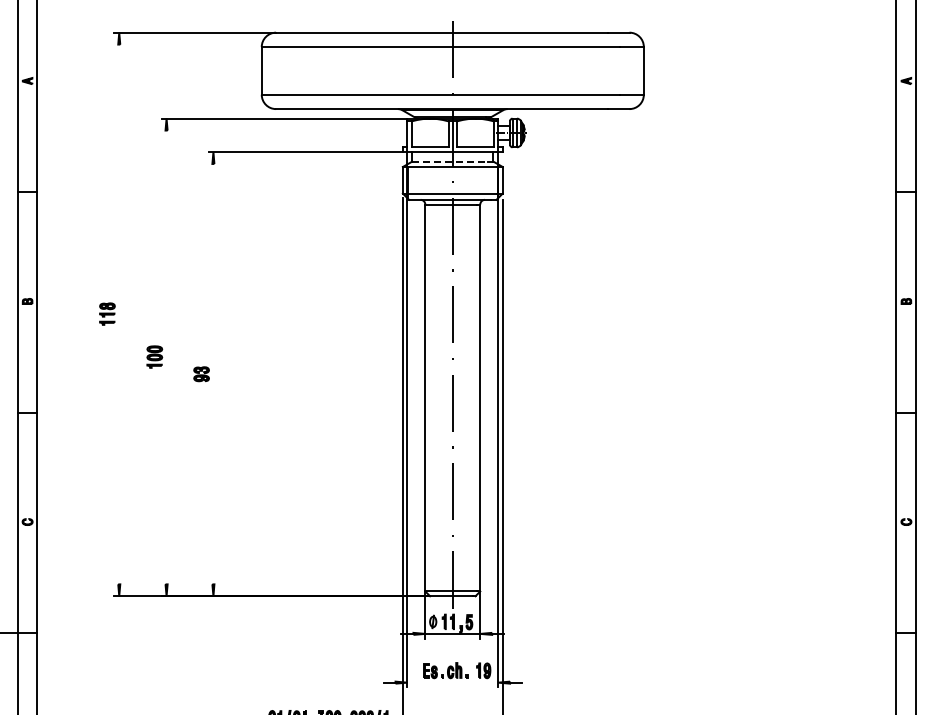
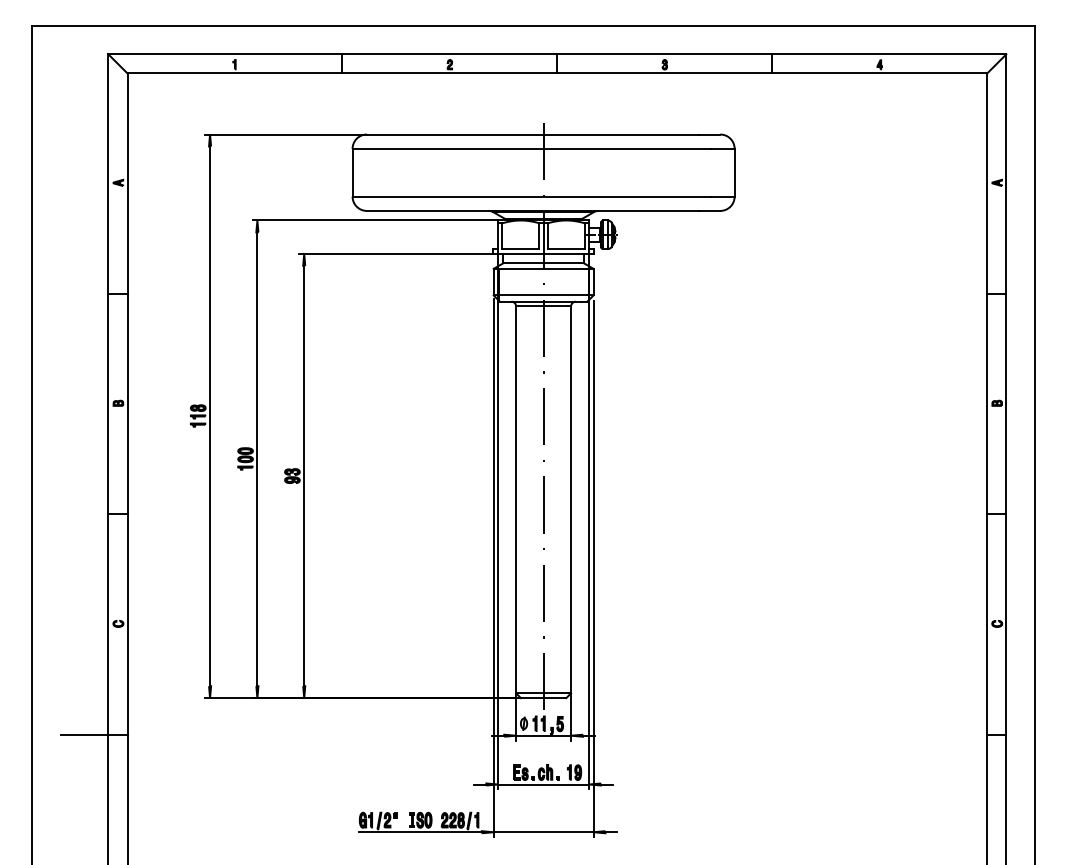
line: (450, 161) -> (541, 263), dashed -> solid
line: (119, 314) -> (210, 416), added
line: (166, 357) -> (257, 459), added
line: (213, 373) -> (304, 475), added
line: (452, 682) -> (543, 784), added

